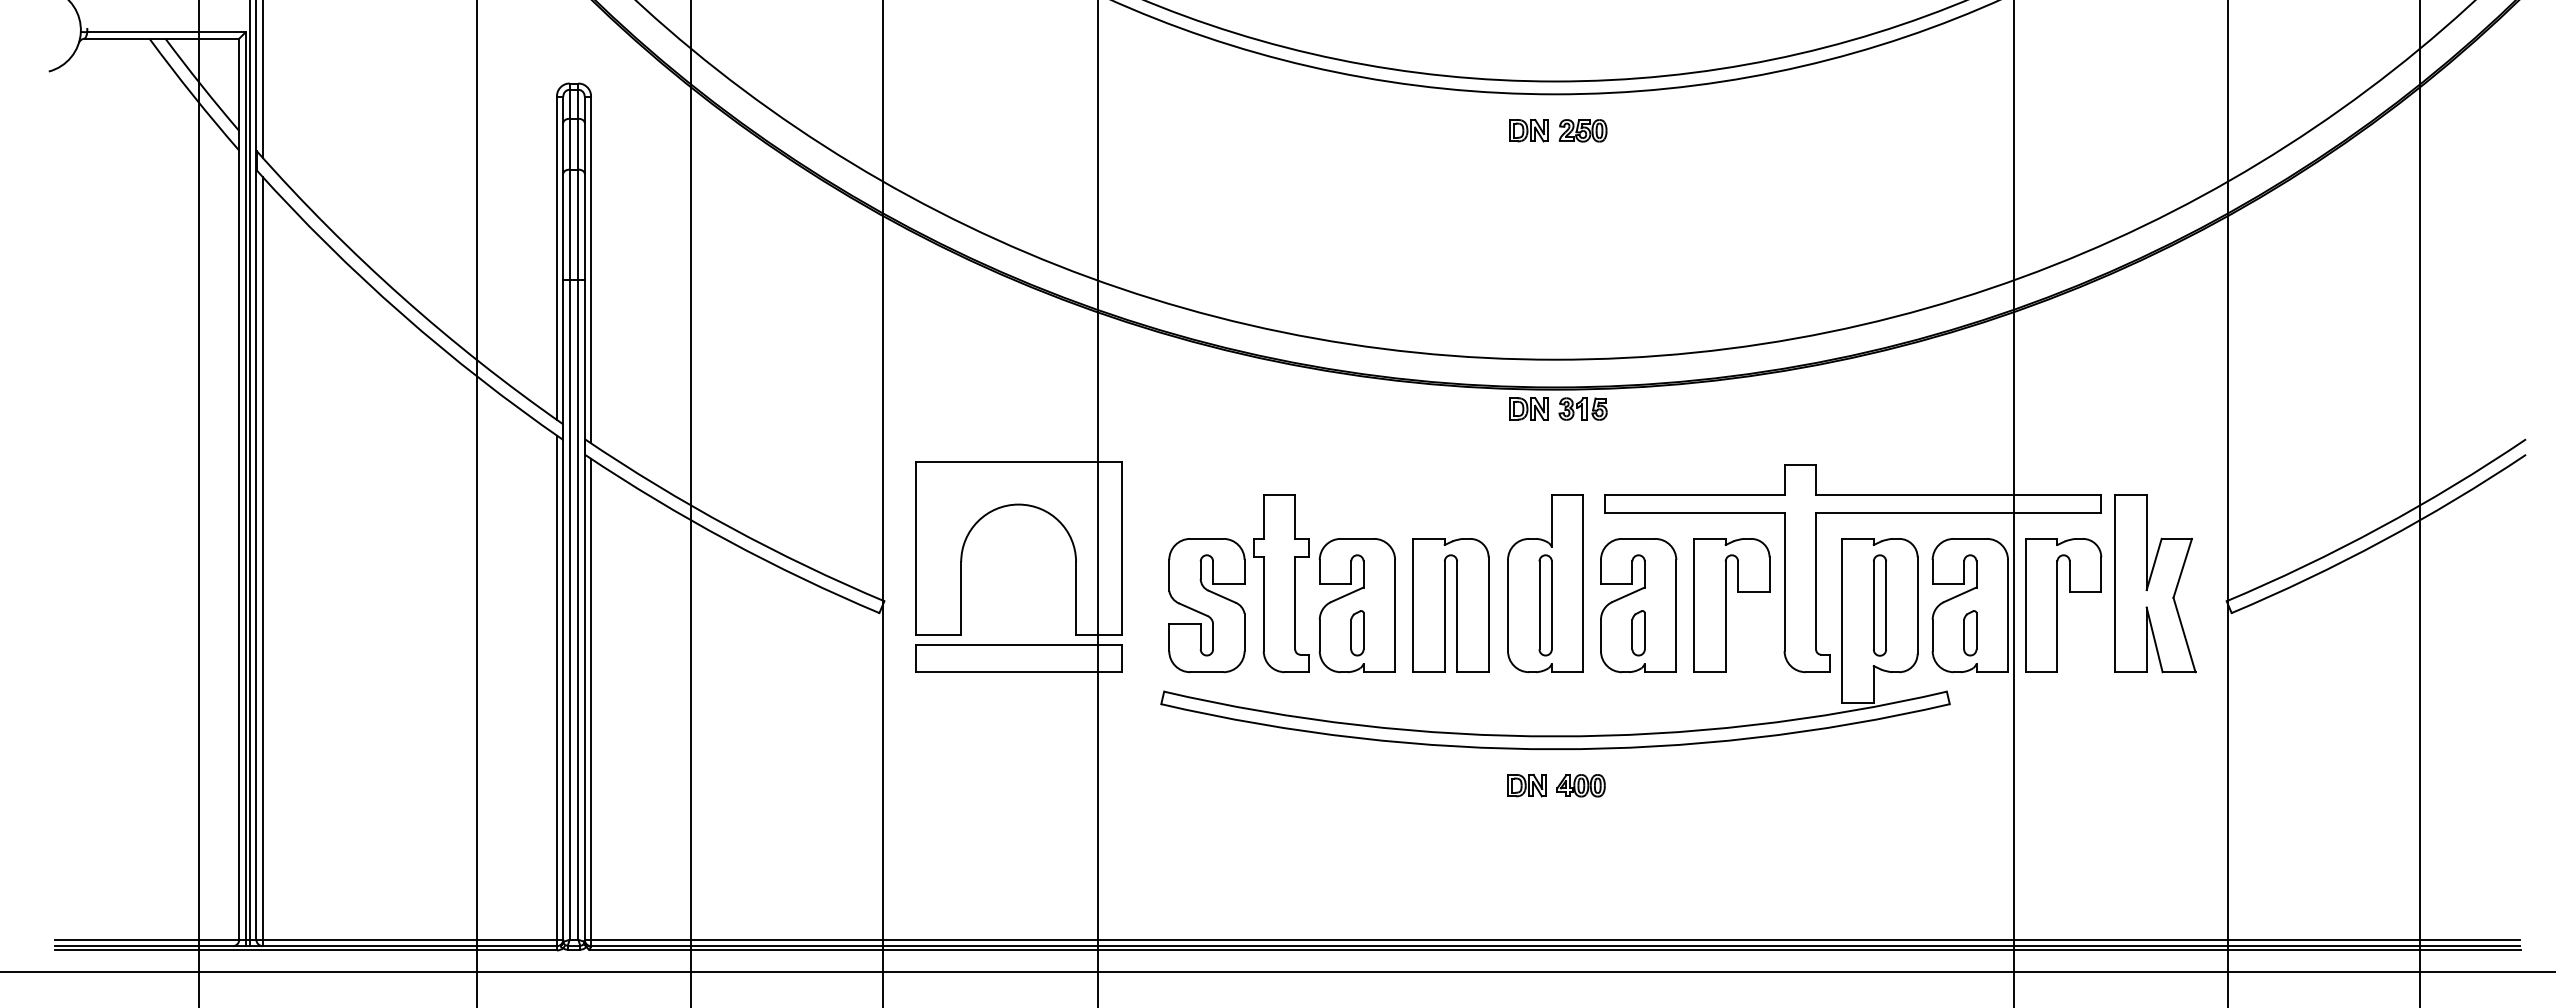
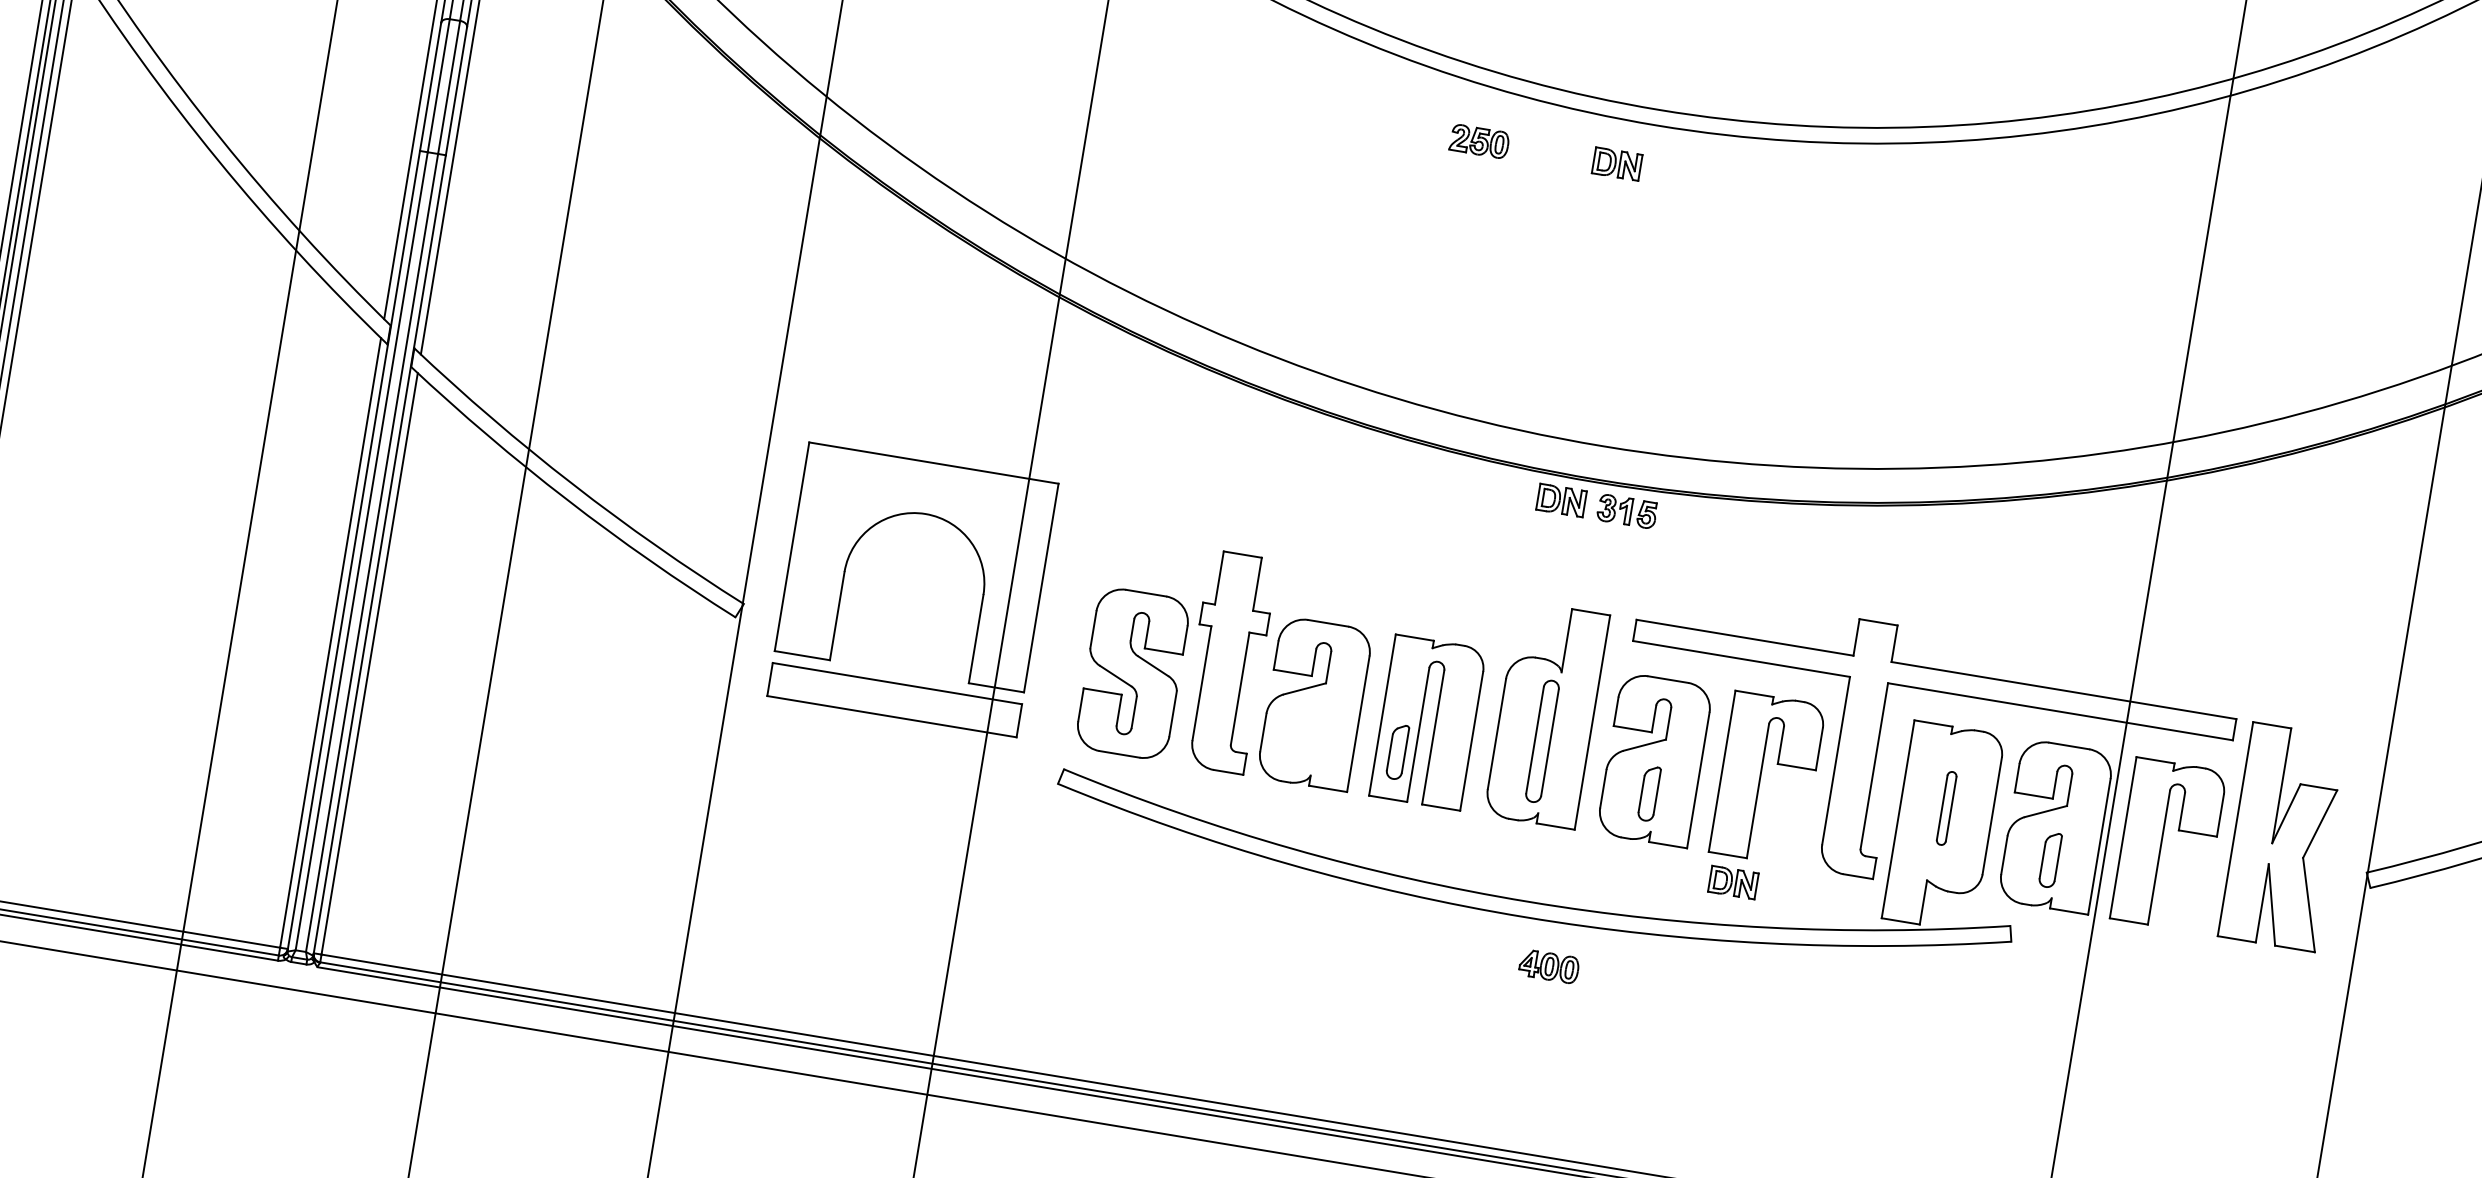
part: (1582, 130) -> (1478, 140), moved
part: (1879, 605) -> (1946, 808), size x0.6
part: (1357, 633) -> (1397, 752), moved
part: (1526, 785) -> (1732, 882), moved

